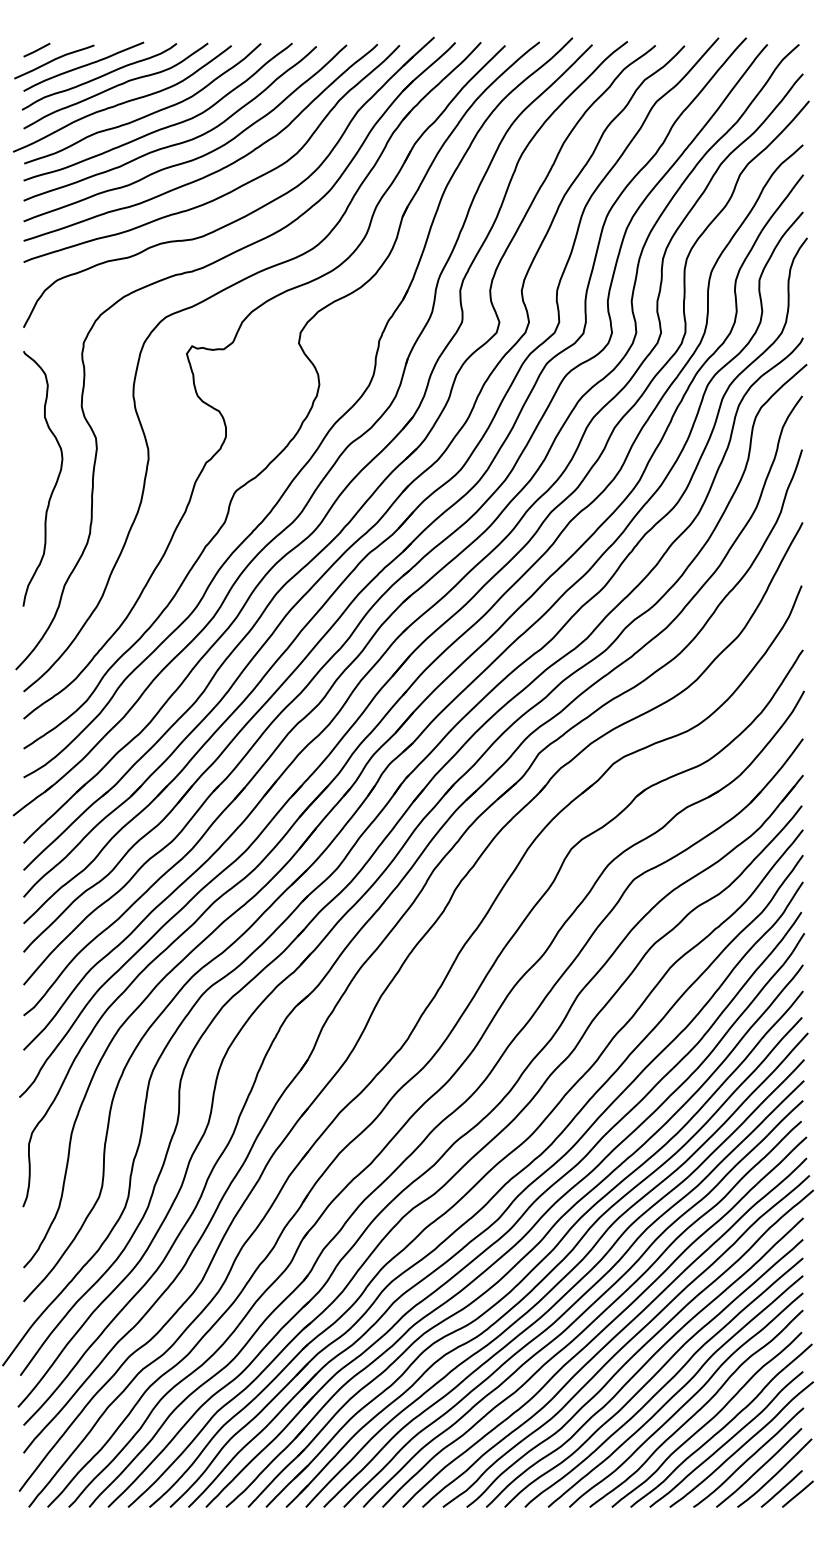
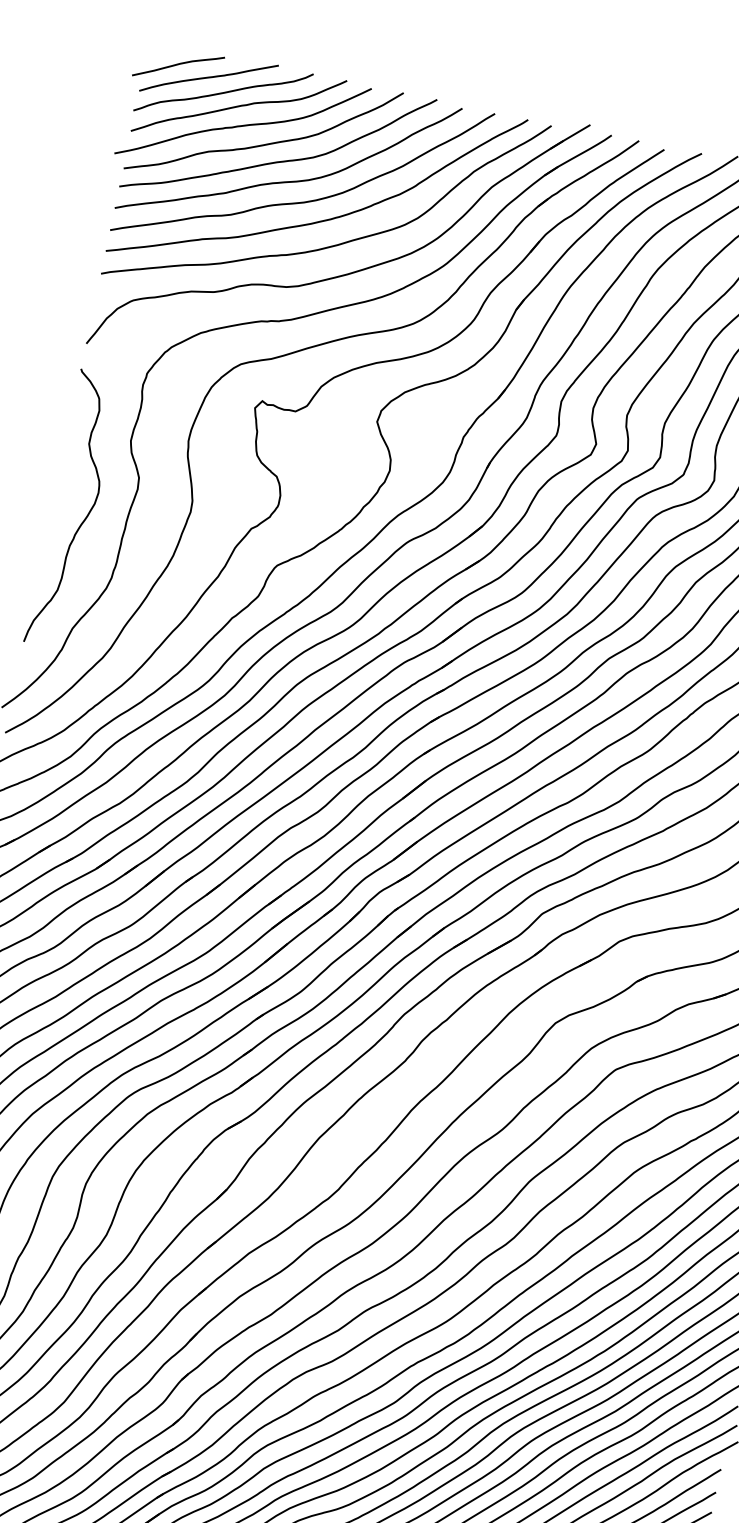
line: (36, 49) -> (162, 49), removed

